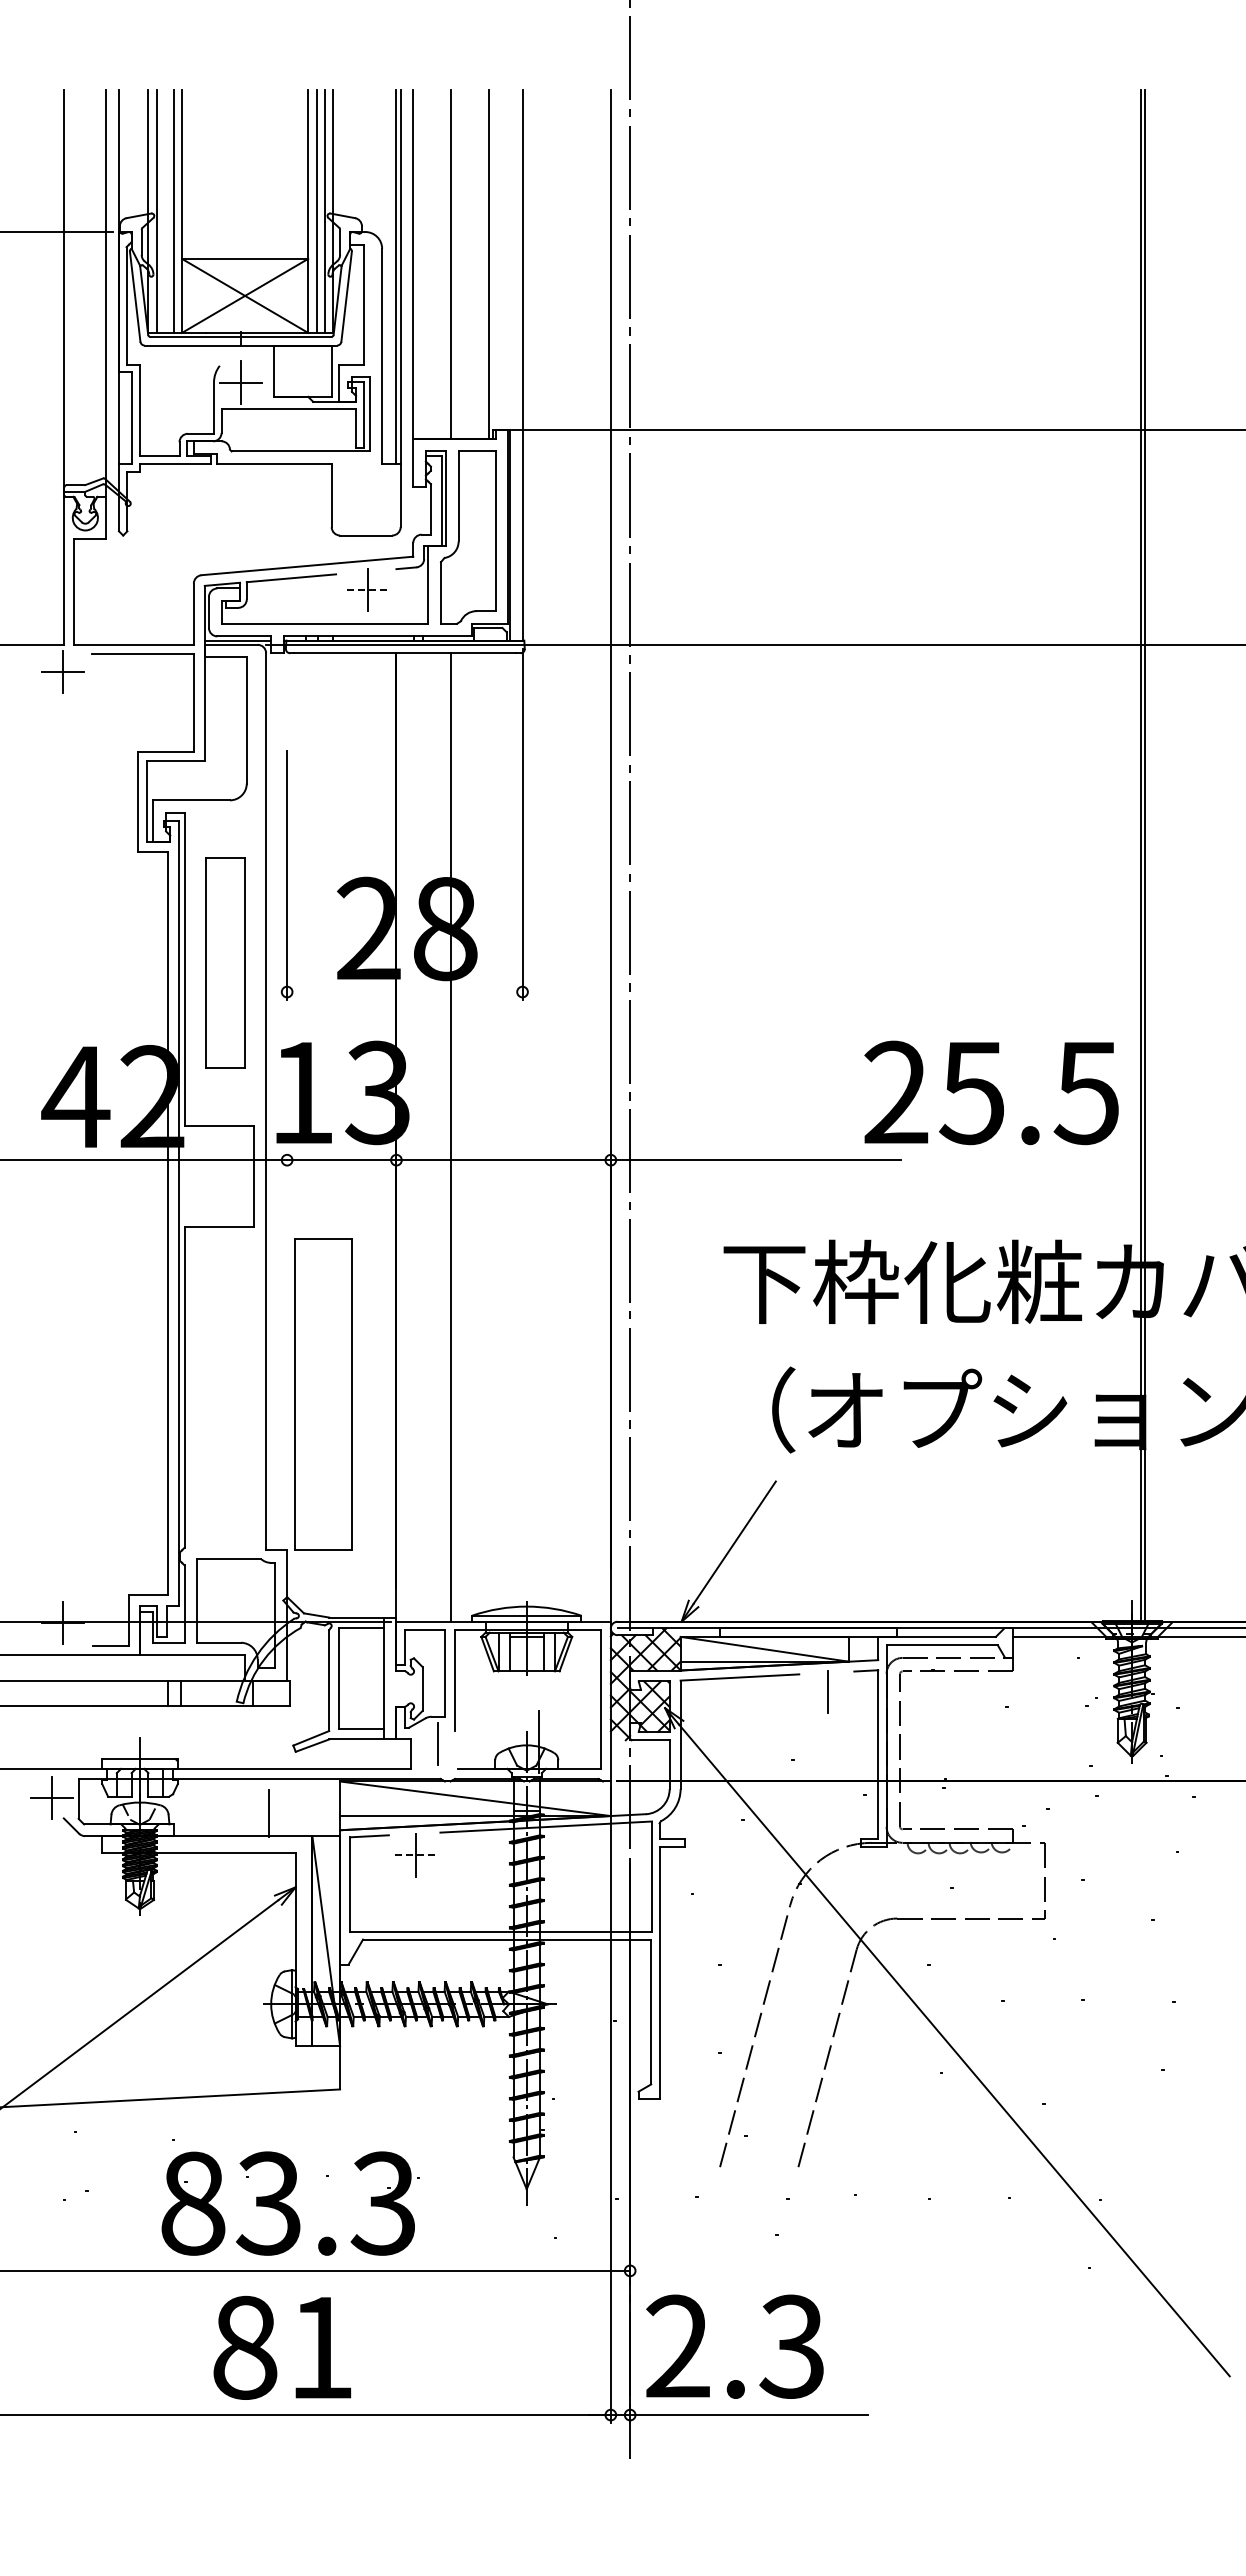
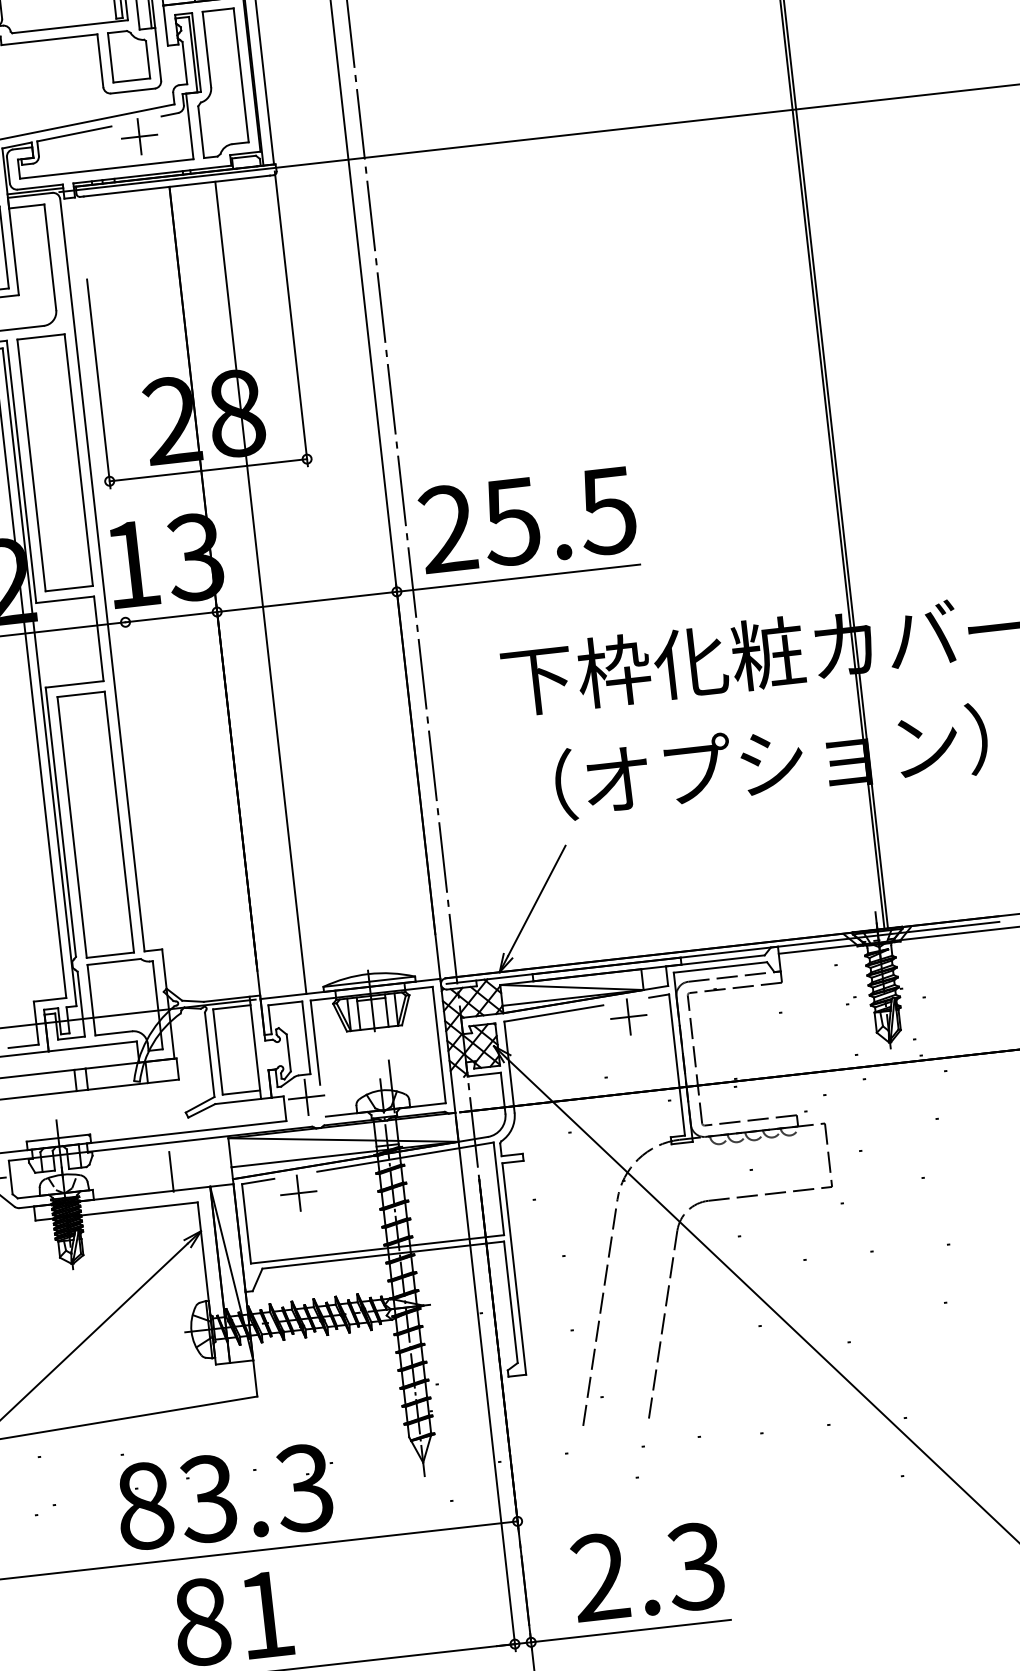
part: (366, 493) -> (129, 55), added
line: (368, 590) -> (140, 136), dashed -> solid
part: (225, 962) -> (55, 462), size x1.43
line: (404, 992) -> (208, 470), added
text: (991, 1092) -> (527, 519), moved
part: (323, 1394) -> (95, 824), moved
line: (827, 1691) -> (628, 1016), added
line: (437, 1743) -> (306, 1097), added
line: (416, 1855) -> (299, 1193), dashed -> solid
text: (734, 2346) -> (647, 1571), moved

